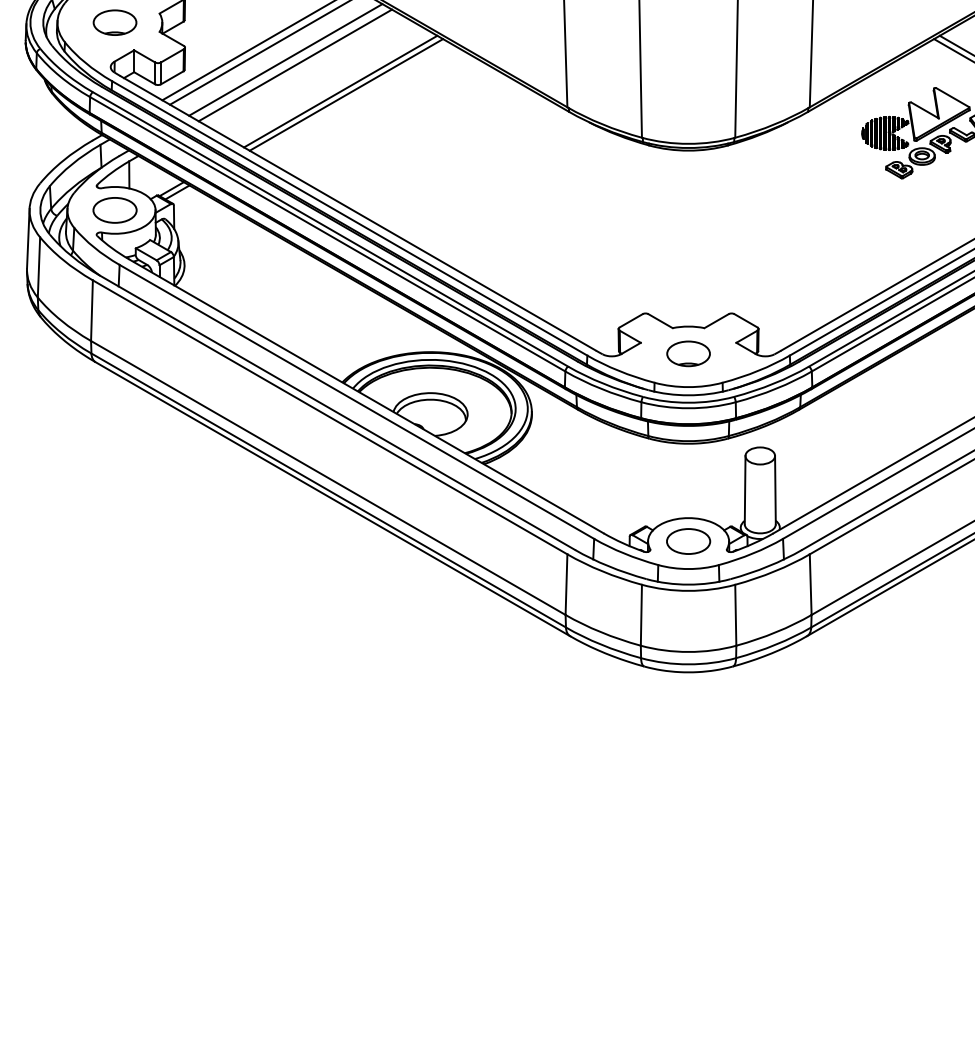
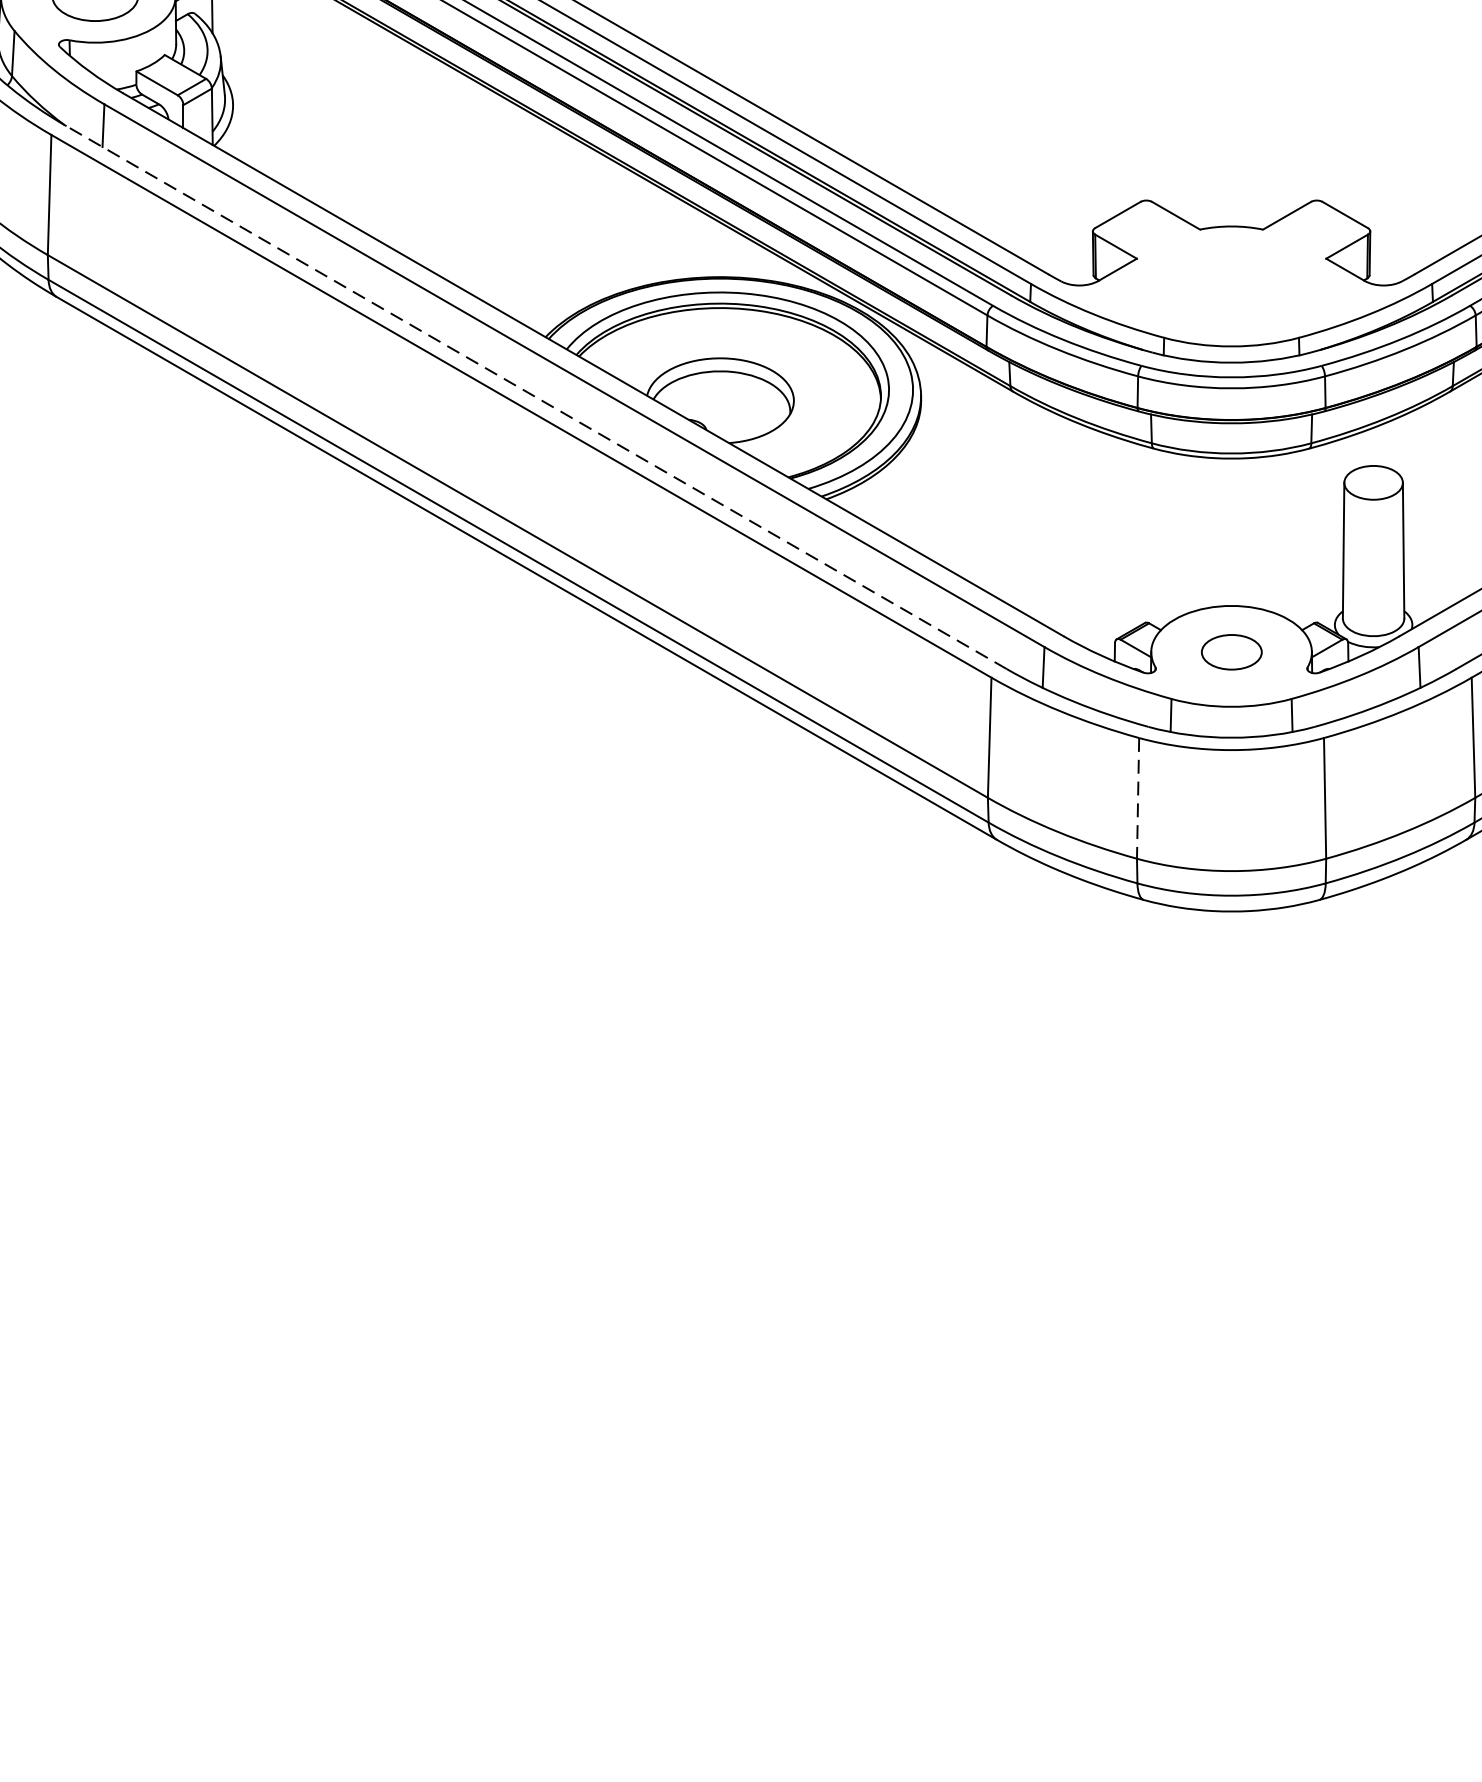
part: (688, 353) -> (1231, 279), removed
line: (337, 412) -> (536, 396), solid -> dashed
part: (688, 541) -> (1231, 652), size x0.7
line: (641, 615) -> (1138, 798), solid -> dashed

